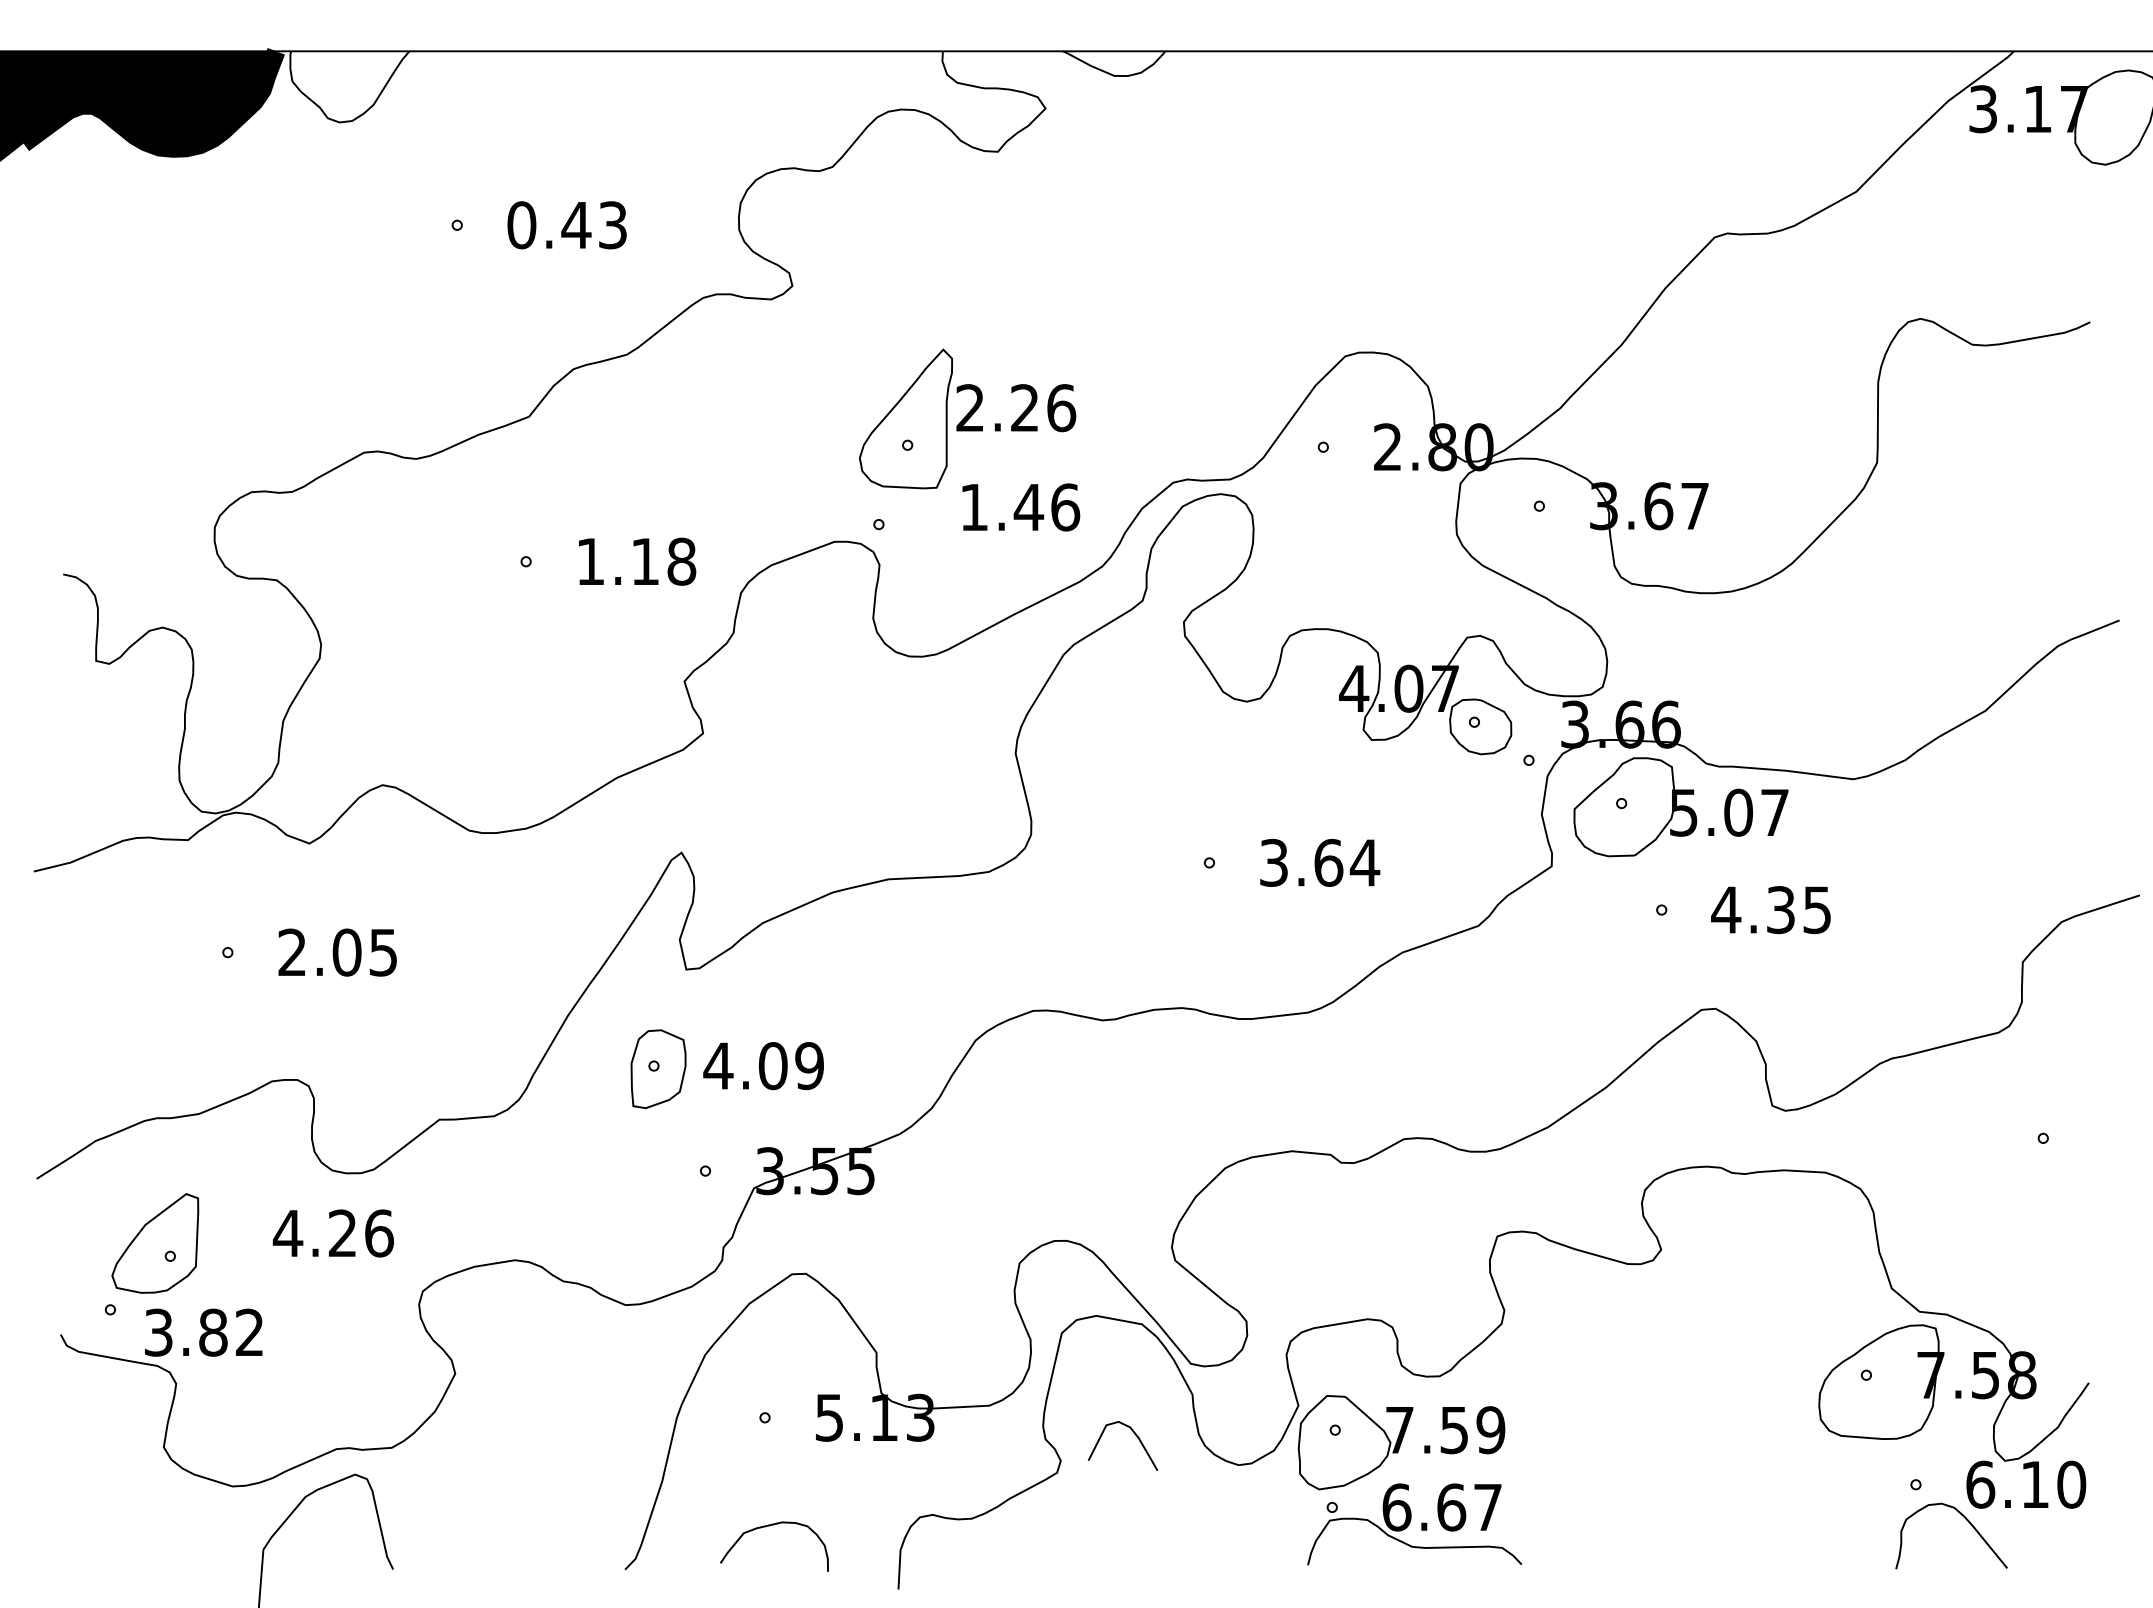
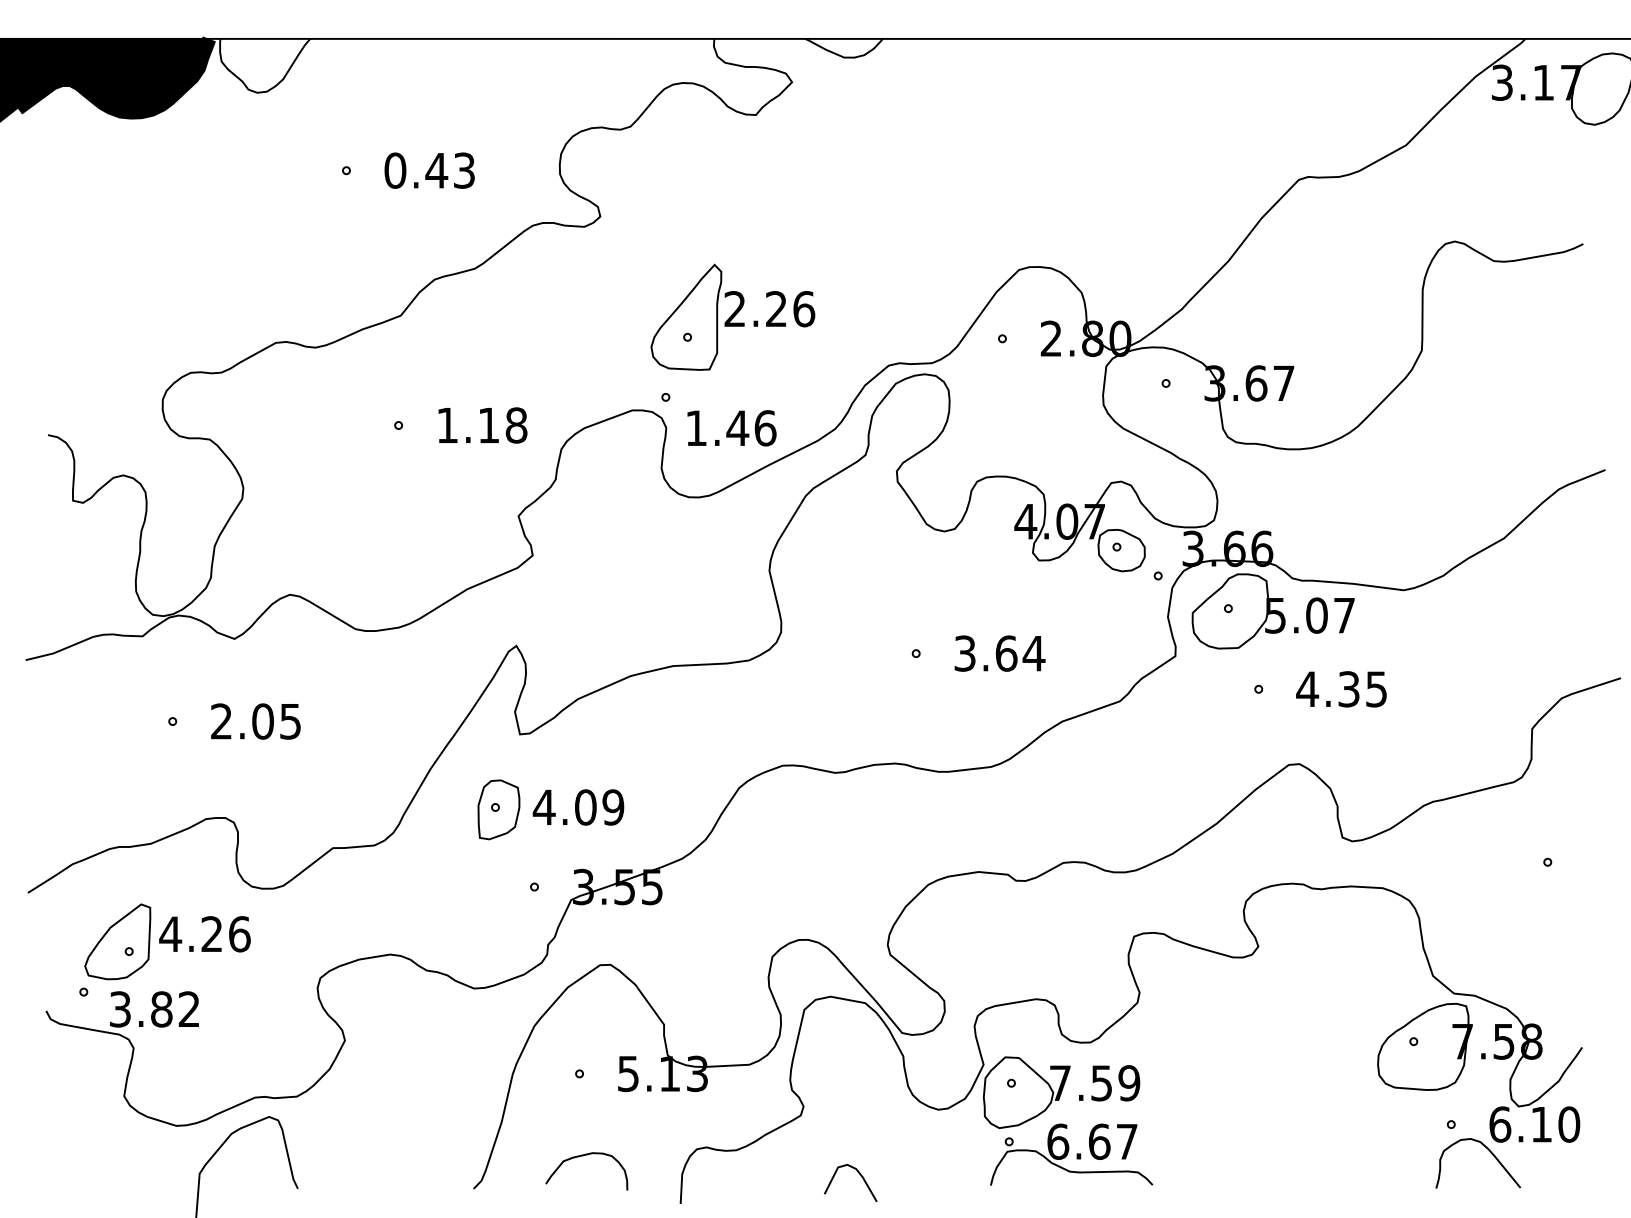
text: (1021, 507) -> (732, 428), moved
text: (332, 1233) -> (204, 934), moved
curve: (1134, 1434) -> (859, 1174), moved

